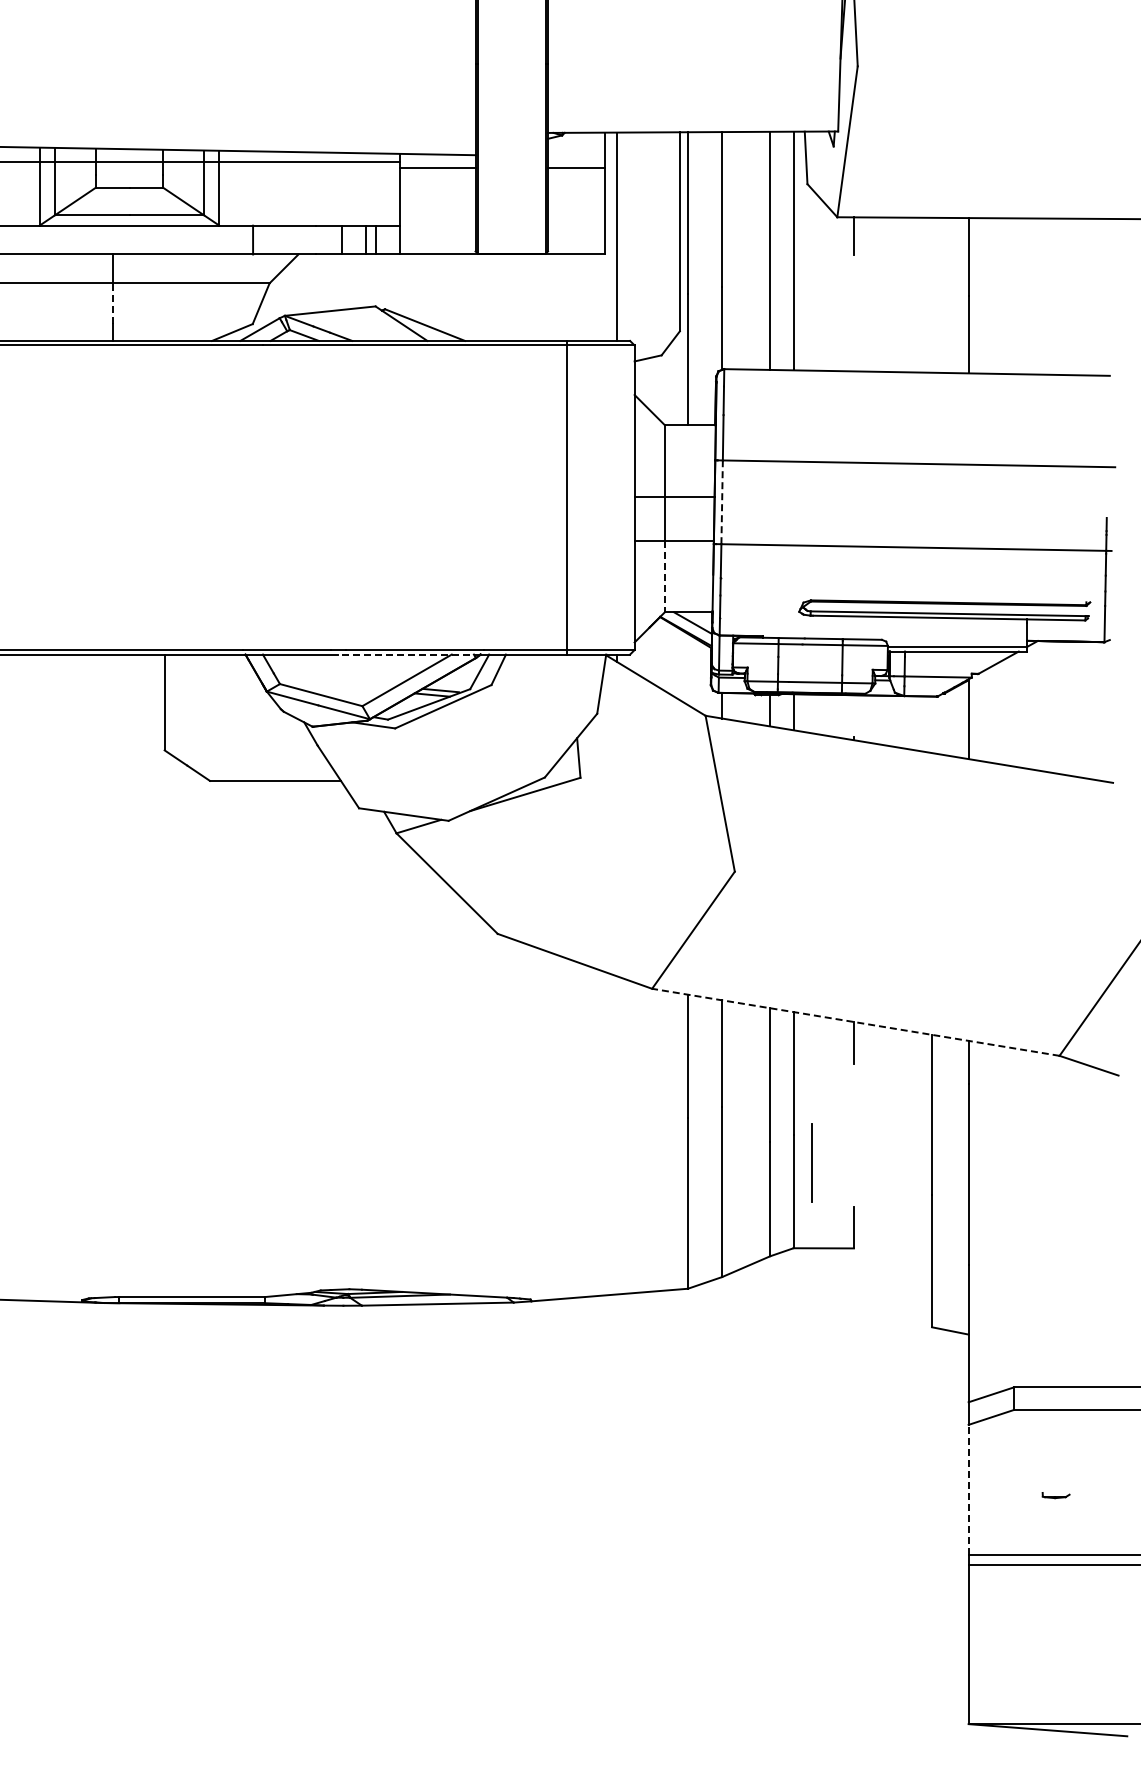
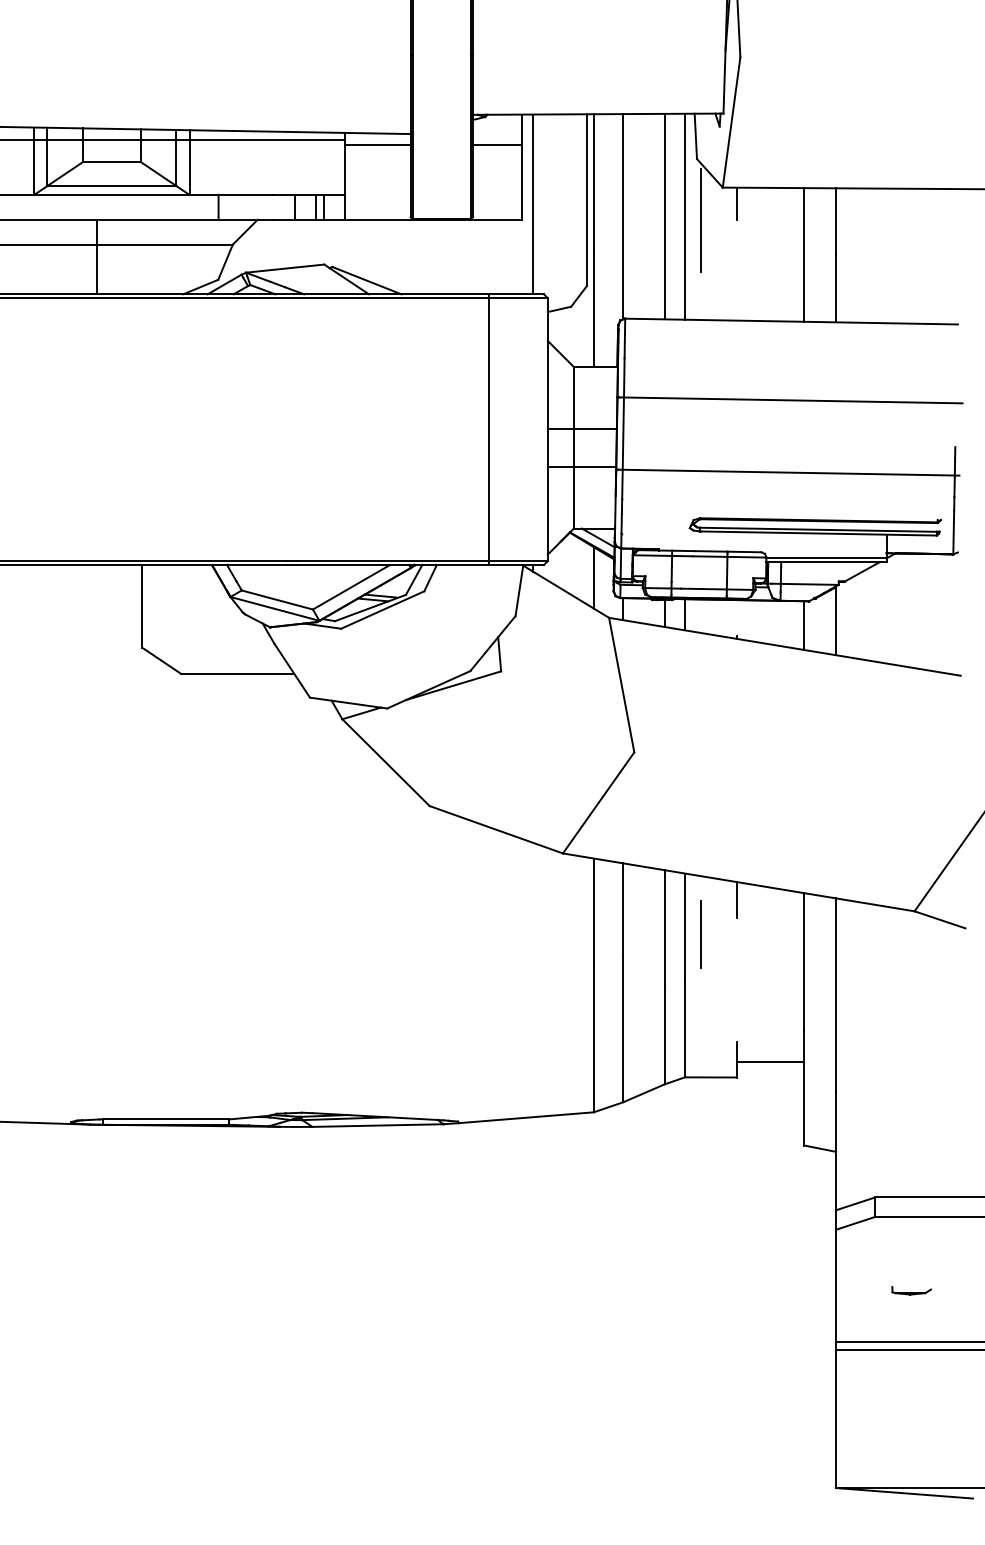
line: (812, 255) -> (701, 220), added
line: (932, 294) -> (804, 254), added
line: (112, 303) -> (97, 262), dashed -> solid
line: (722, 502) -> (623, 433), dashed -> solid
line: (664, 576) -> (573, 497), dashed -> solid
line: (408, 654) -> (352, 564), dashed -> solid
line: (687, 669) -> (593, 577), added
line: (932, 724) -> (804, 625), added
line: (855, 1022) -> (738, 882), dashed -> solid
line: (811, 1162) -> (700, 934), moved
line: (892, 1230) -> (770, 1062), added
line: (968, 1489) -> (835, 1285), dashed -> solid
part: (1055, 1495) -> (911, 1290), size x1.67

